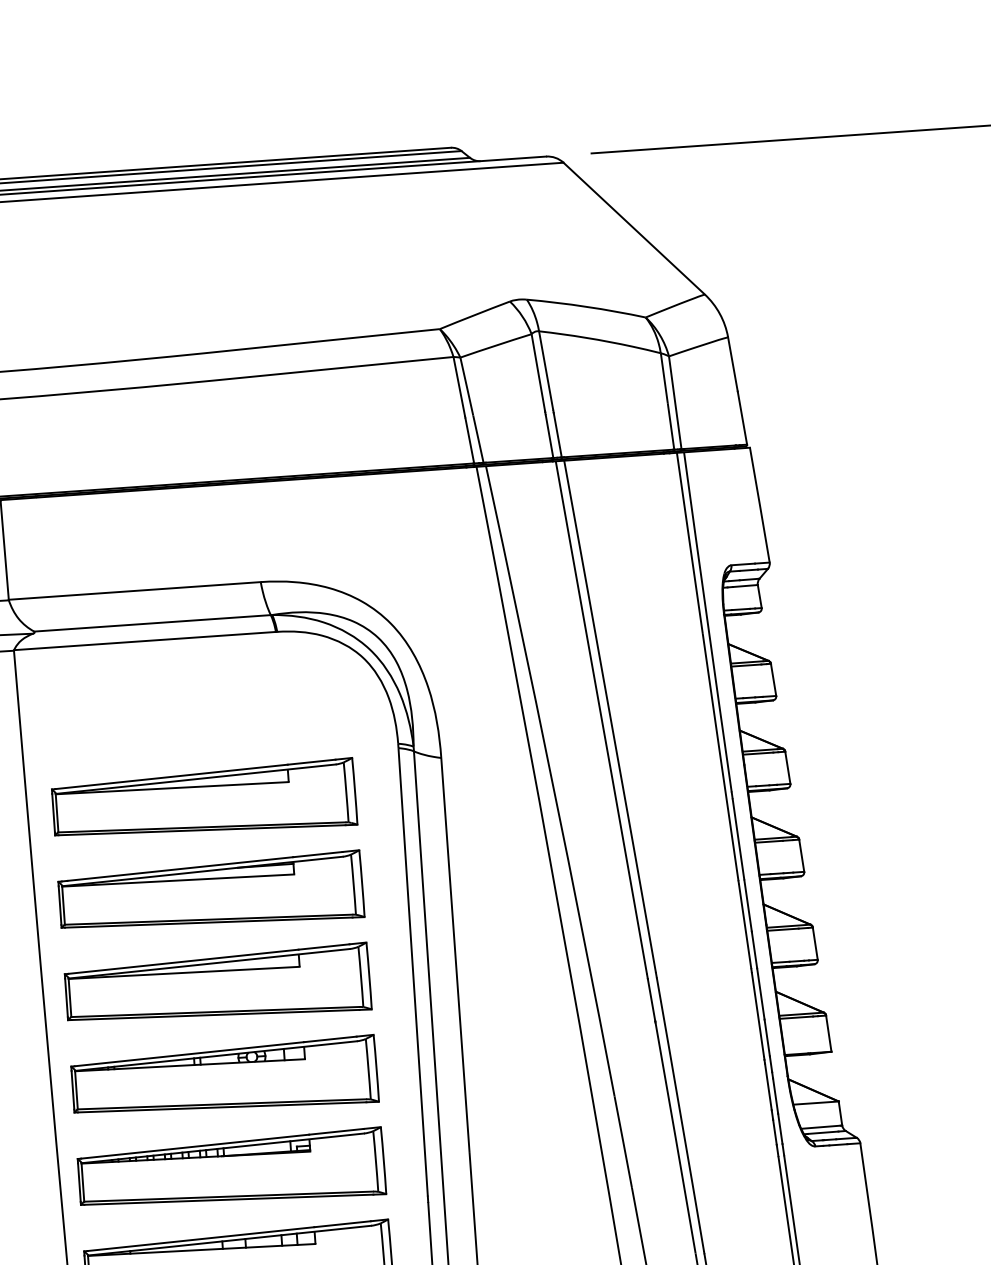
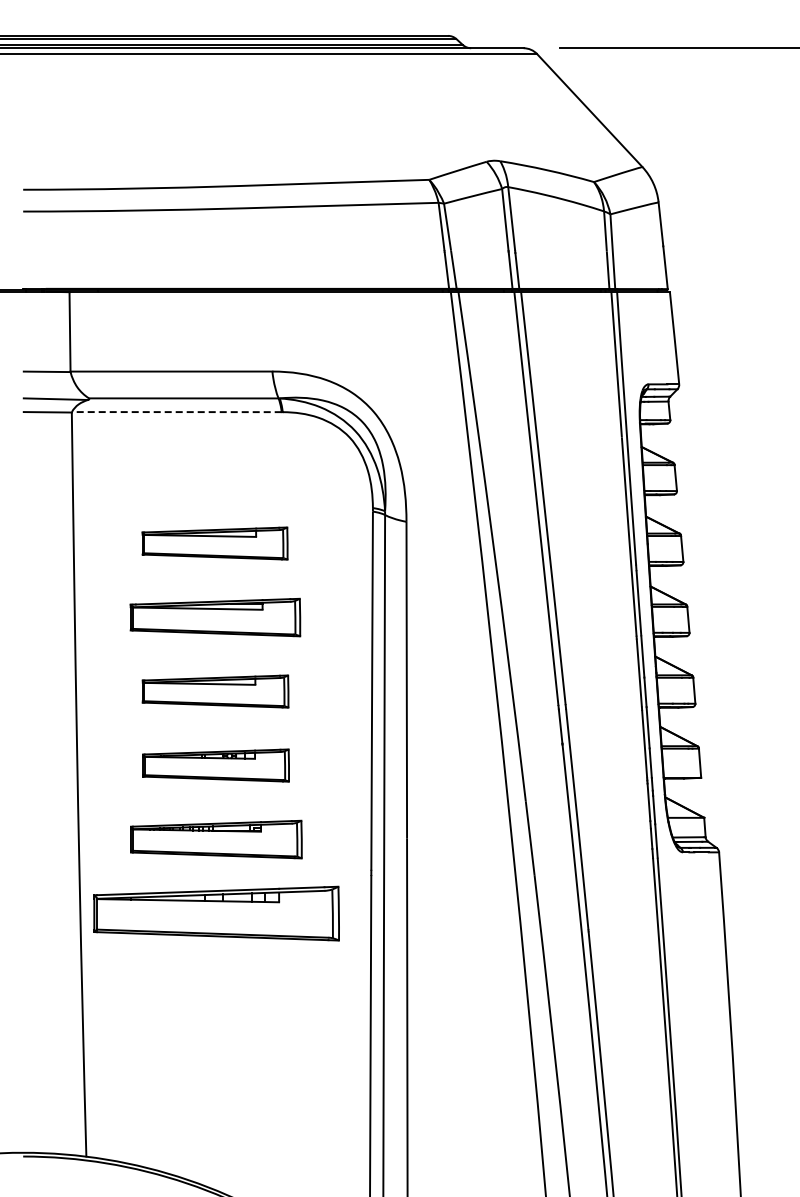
line: (144, 641) -> (176, 412), solid -> dashed
part: (203, 801) -> (214, 543), size x0.6
part: (211, 894) -> (215, 617), size x0.7
part: (217, 986) -> (215, 691), size x0.6
part: (224, 1078) -> (215, 765), size x0.6
part: (231, 1171) -> (216, 839), size x0.7

